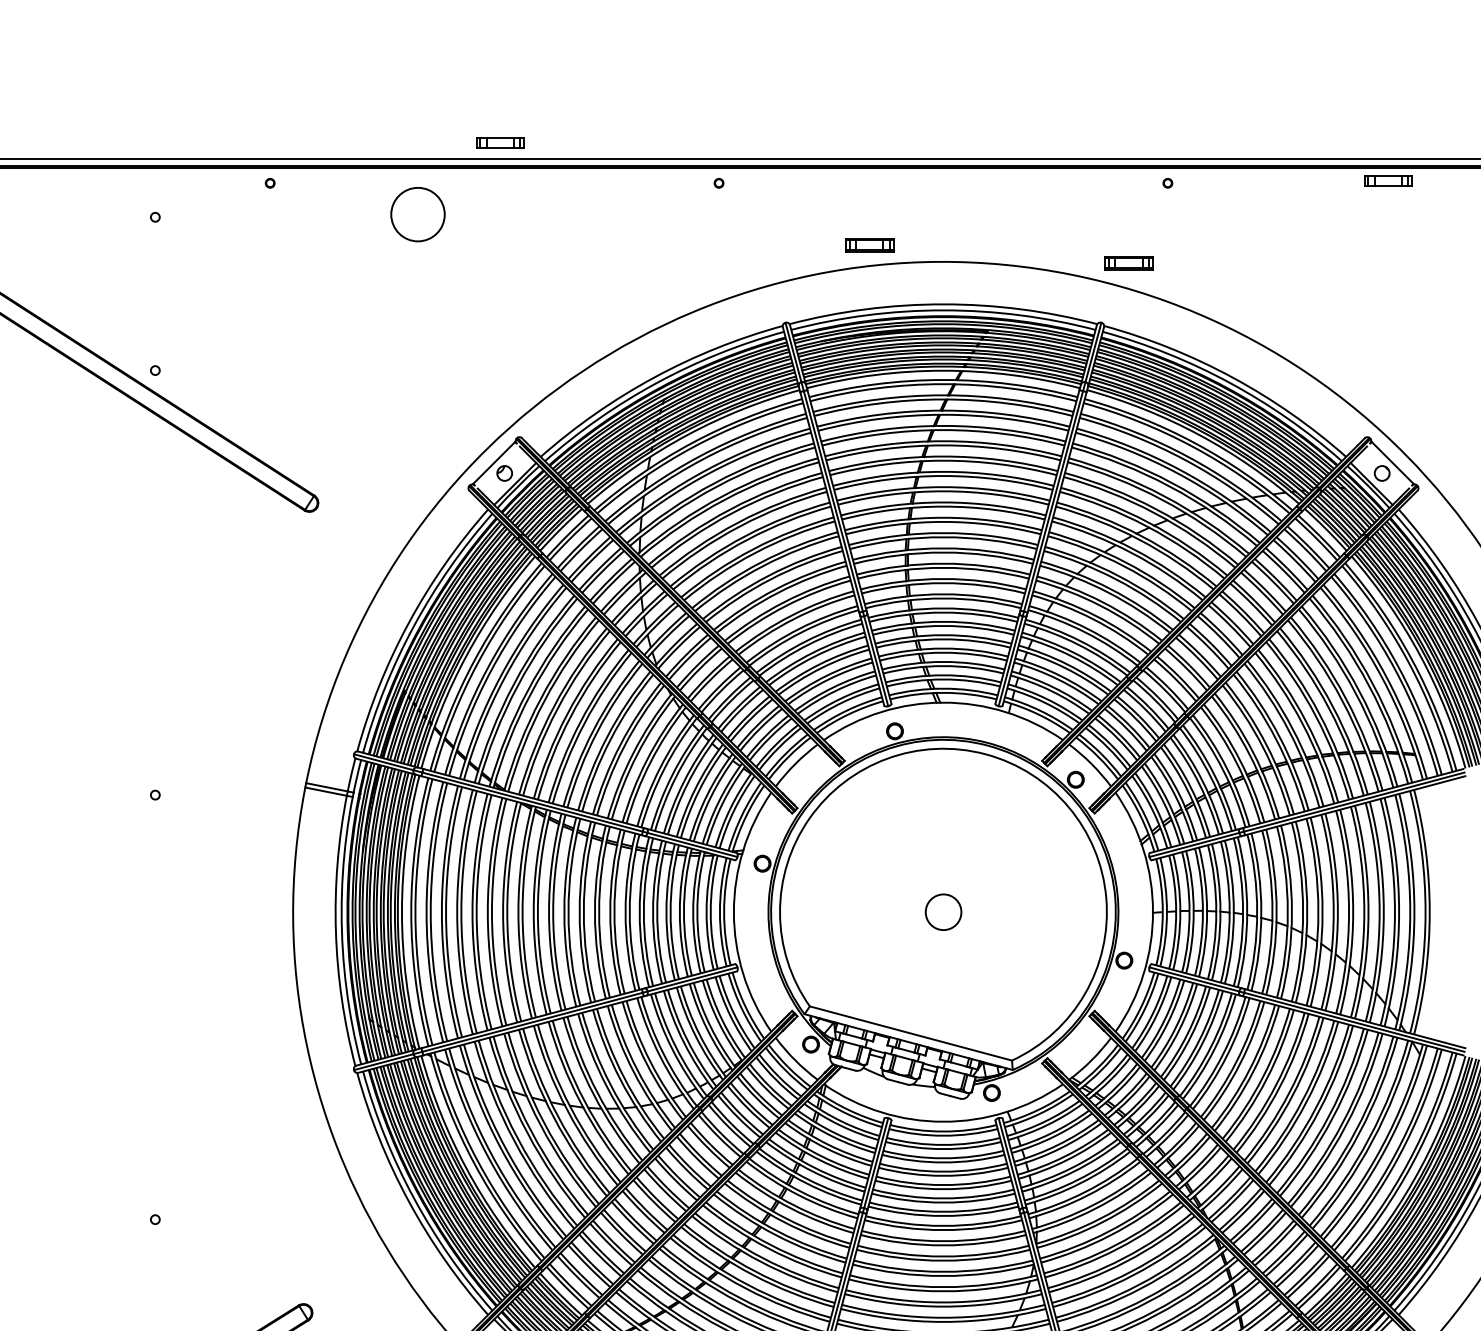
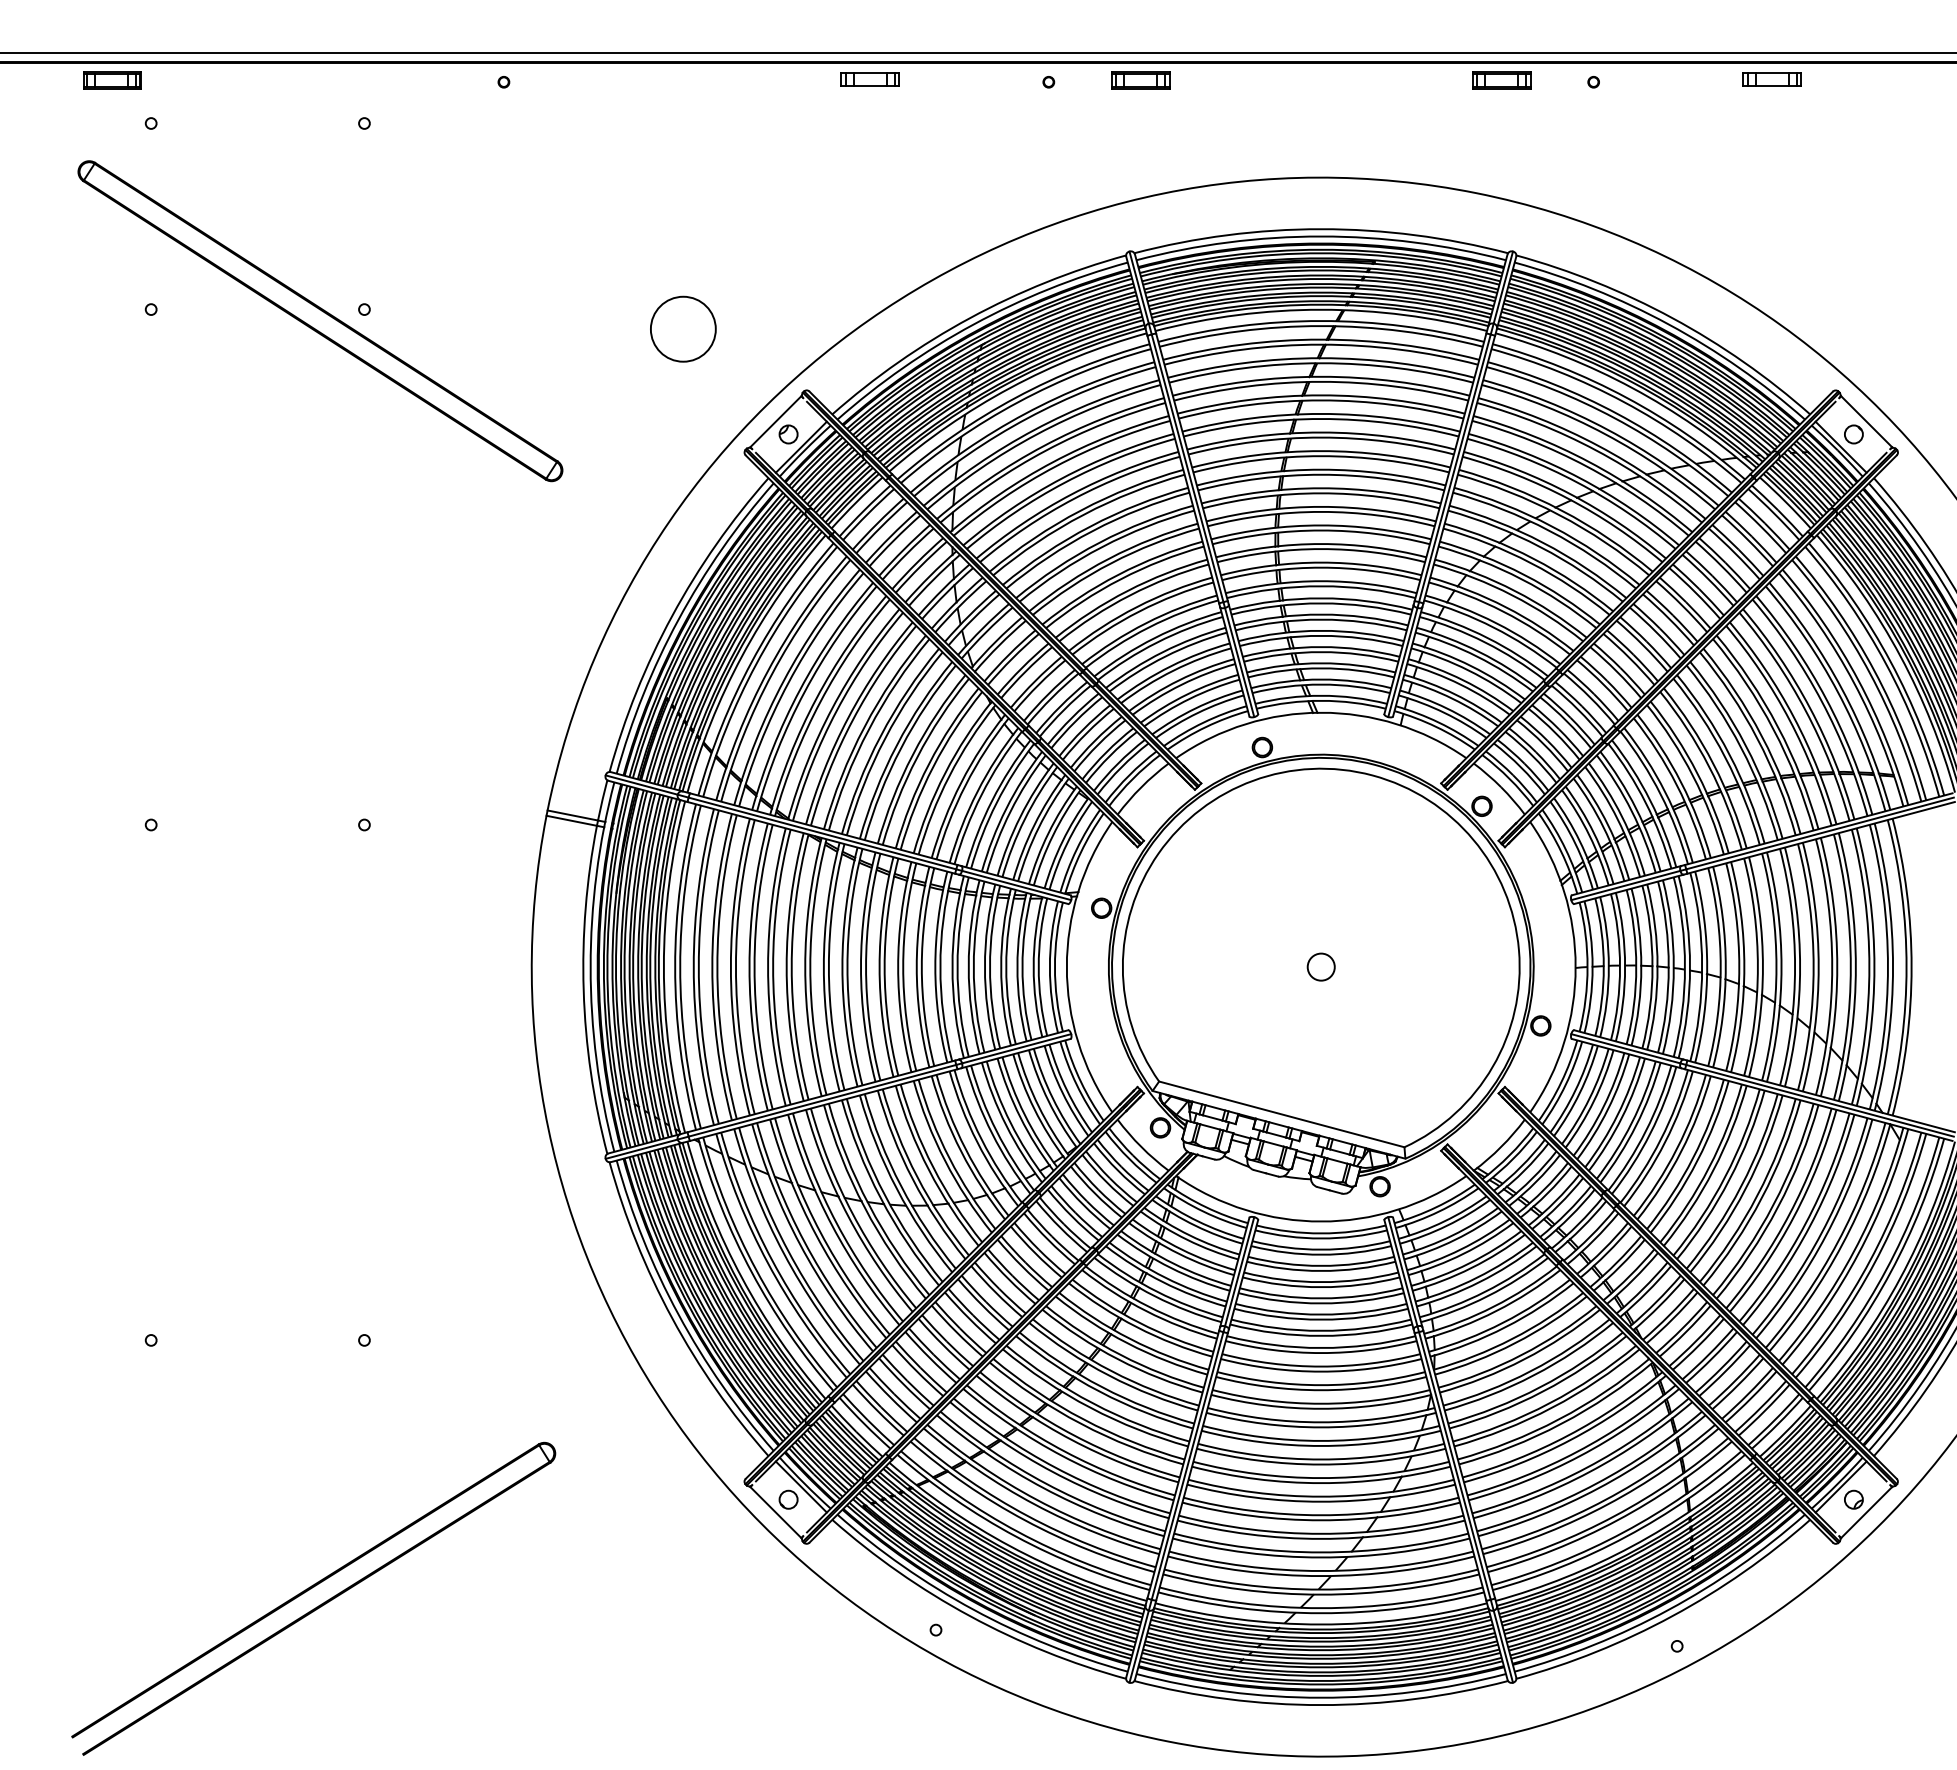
part: (499, 143) -> (869, 79), moved
part: (1387, 181) -> (1771, 79), moved
circle: (418, 214) -> (683, 328), moved
part: (869, 245) -> (1140, 80), moved
part: (1128, 263) -> (1501, 80), moved
circle: (942, 911) -> (1320, 966), size x0.62

